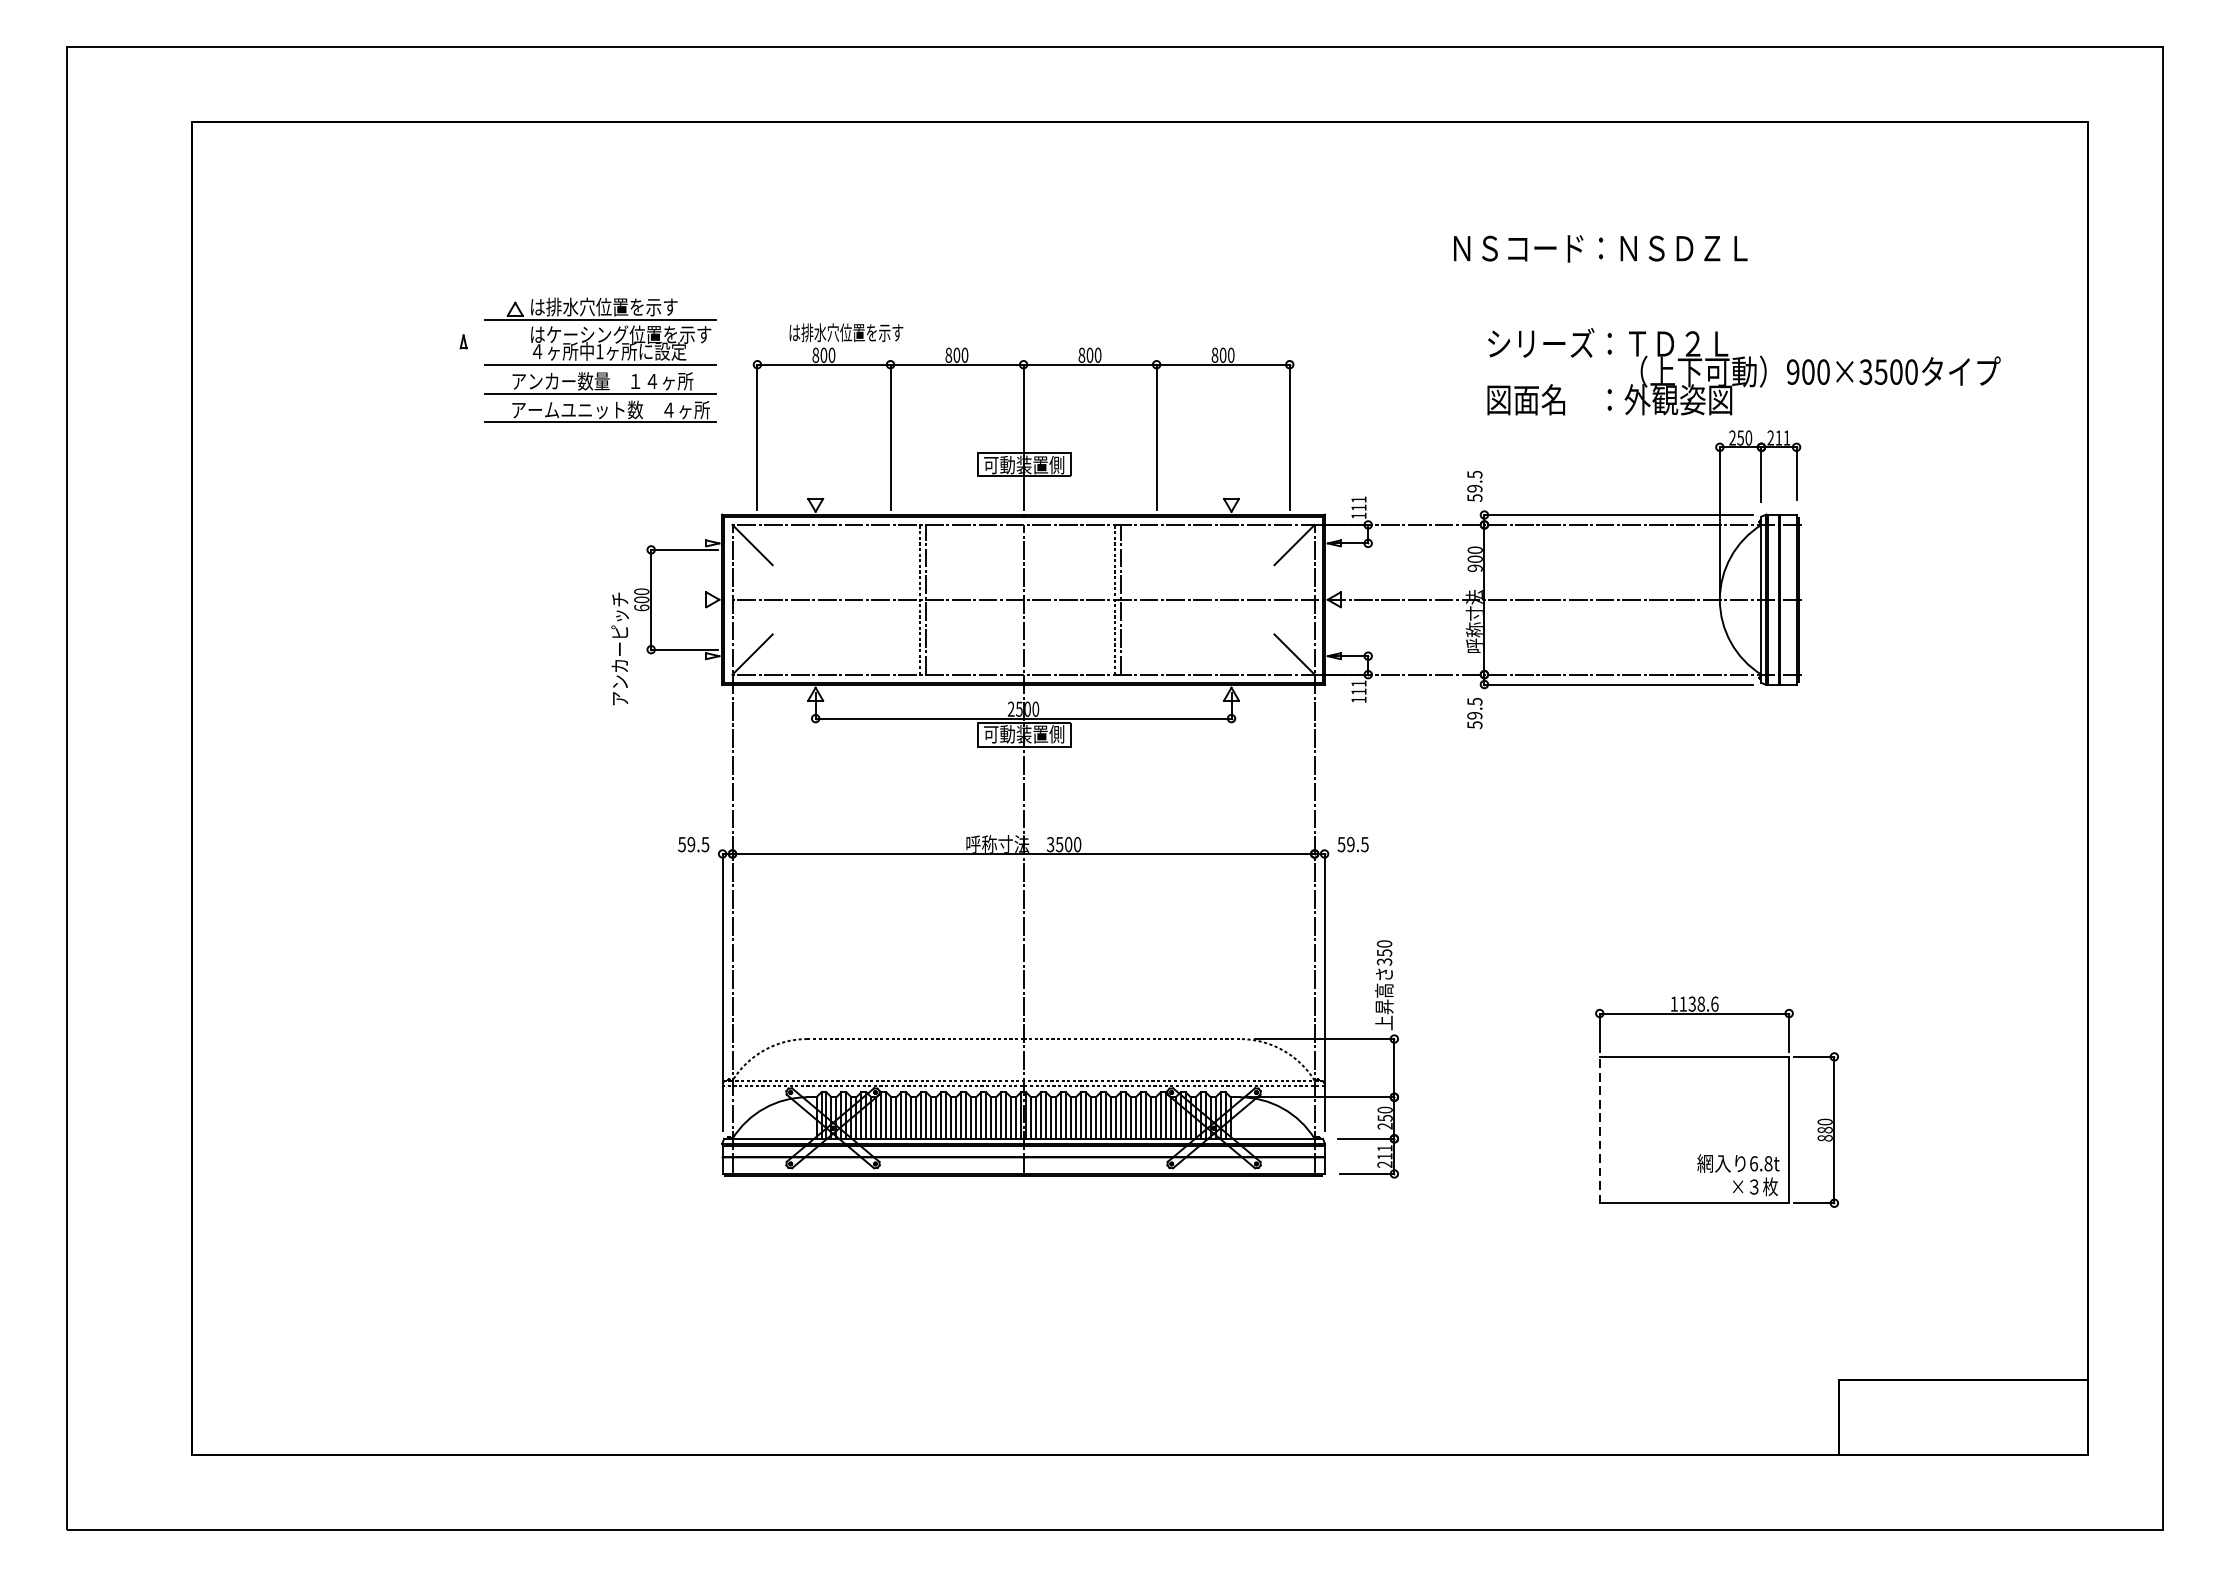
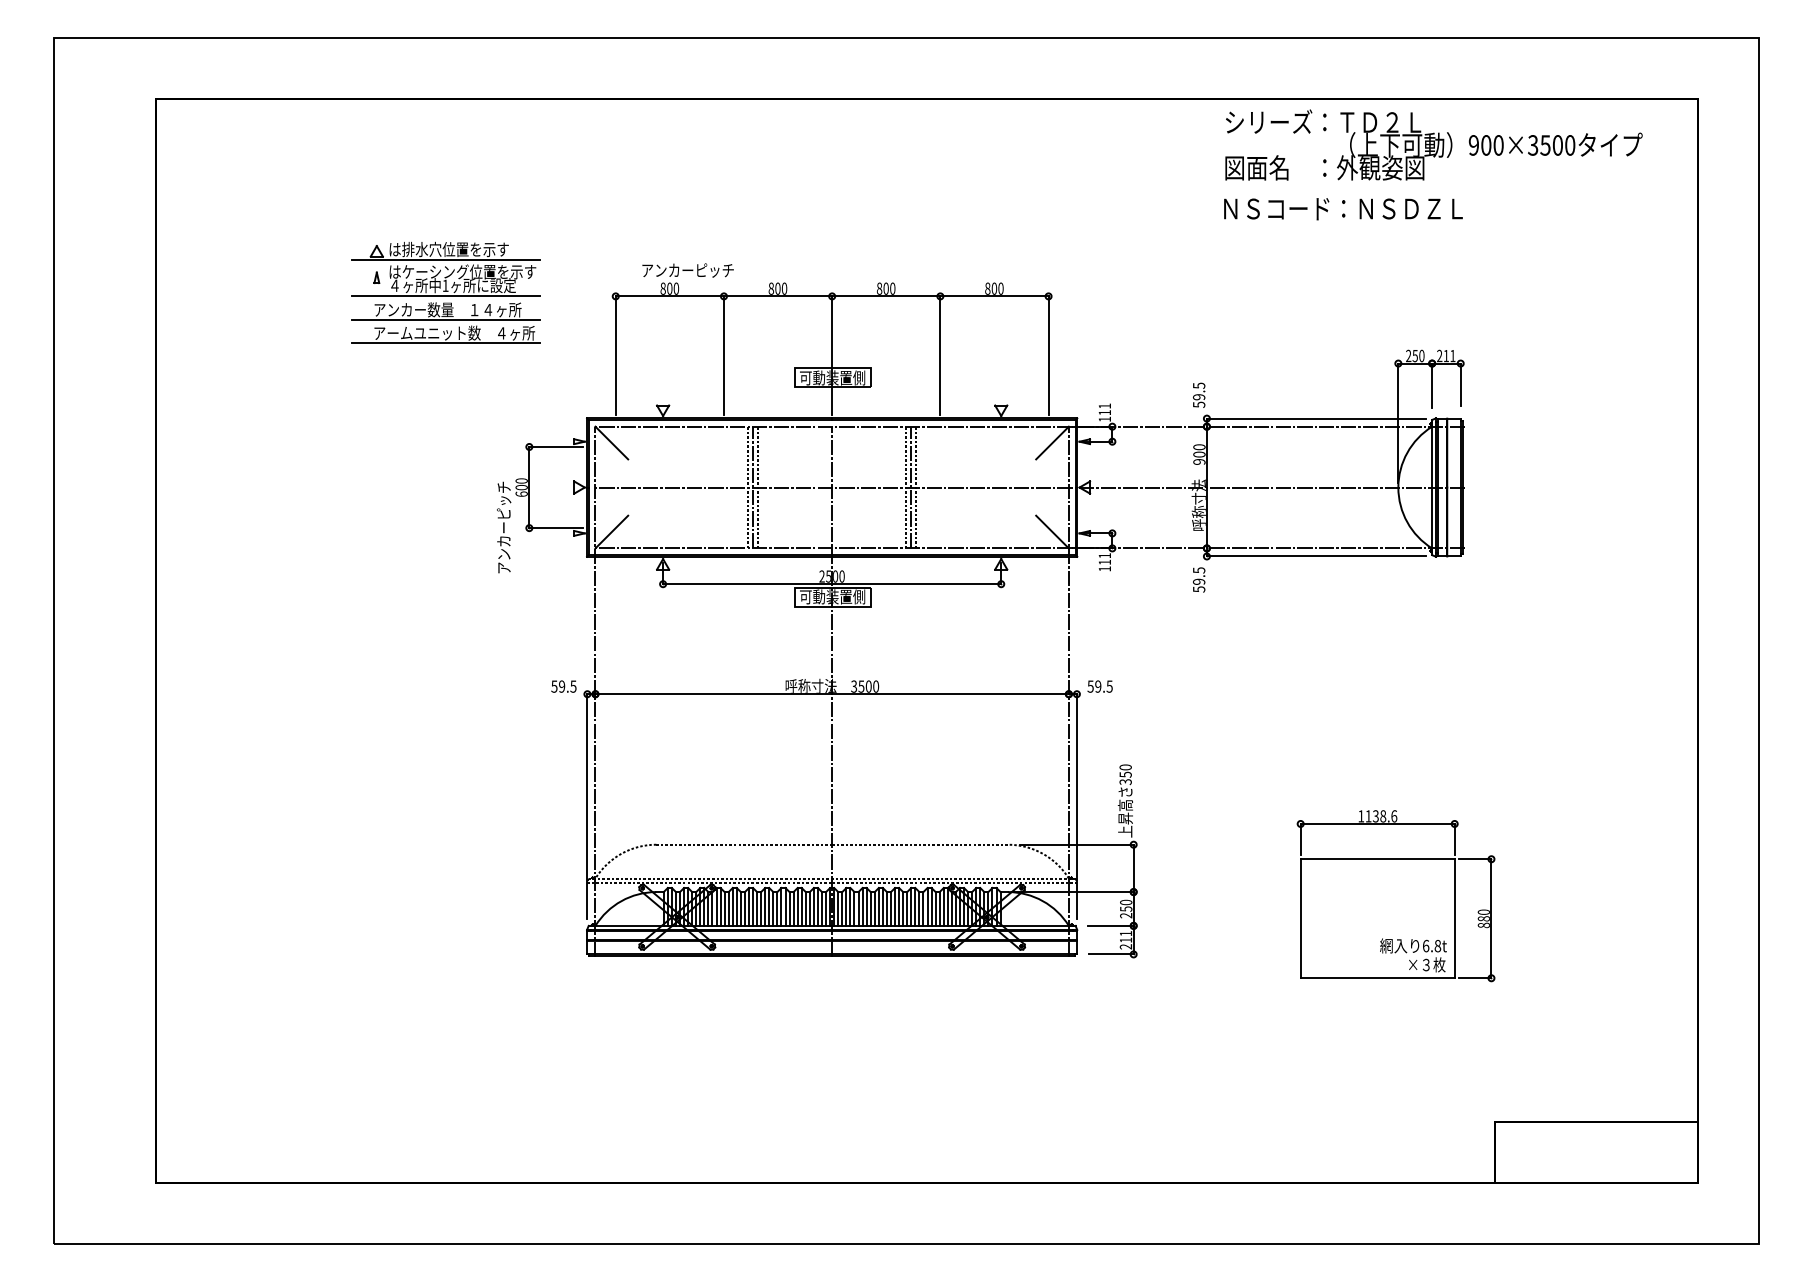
text: (1600, 249) -> (1343, 209), moved
text: (846, 331) -> (688, 269), は排水穴位置を示す -> アンカーピッチ
part: (599, 359) -> (445, 292), moved
text: (1743, 370) -> (1433, 144), moved
line: (932, 599) -> (758, 487), added
line: (1127, 599) -> (916, 487), added
line: (1599, 1129) -> (1300, 918), dashed -> solid

